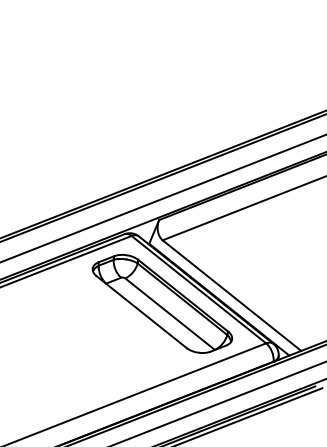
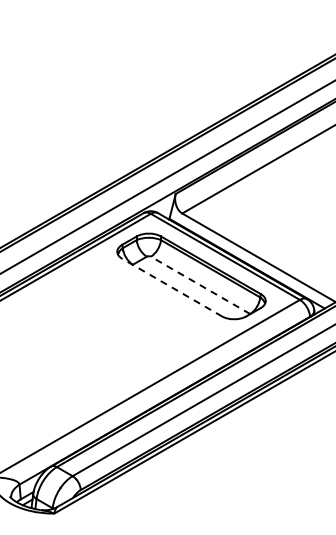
line: (141, 312) -> (172, 287), solid -> dashed
line: (169, 314) -> (200, 285), solid -> dashed

